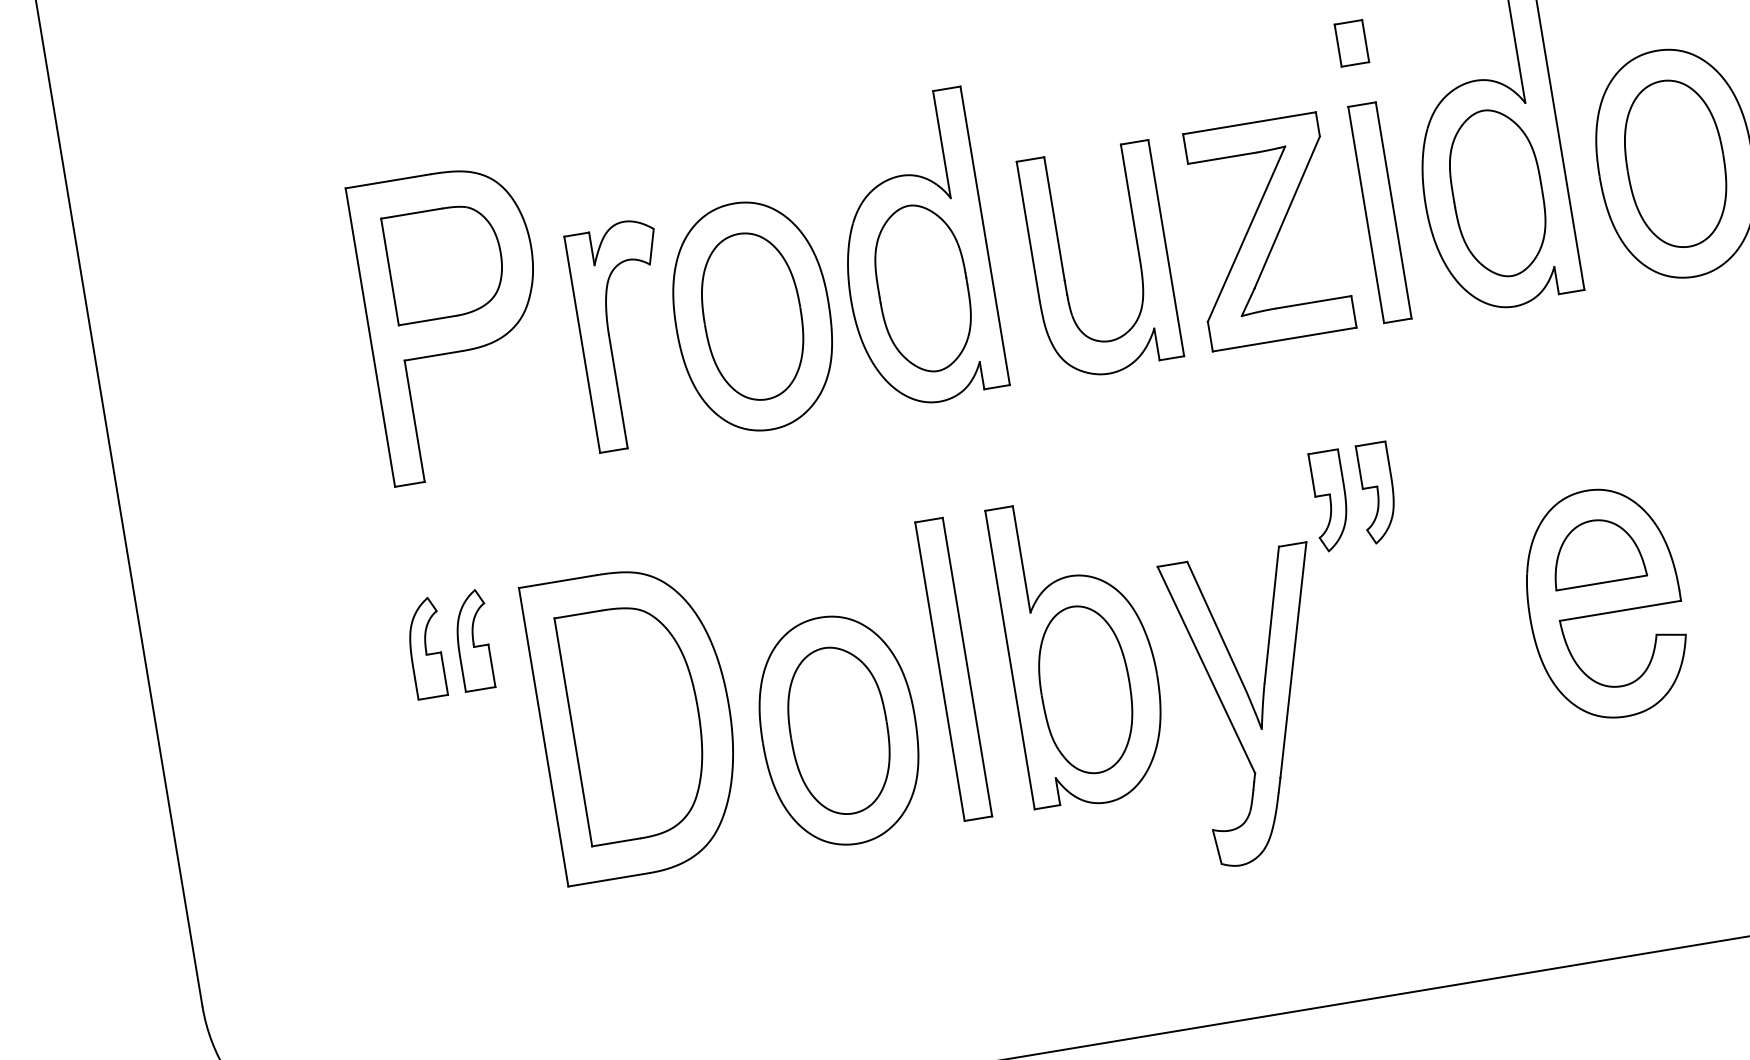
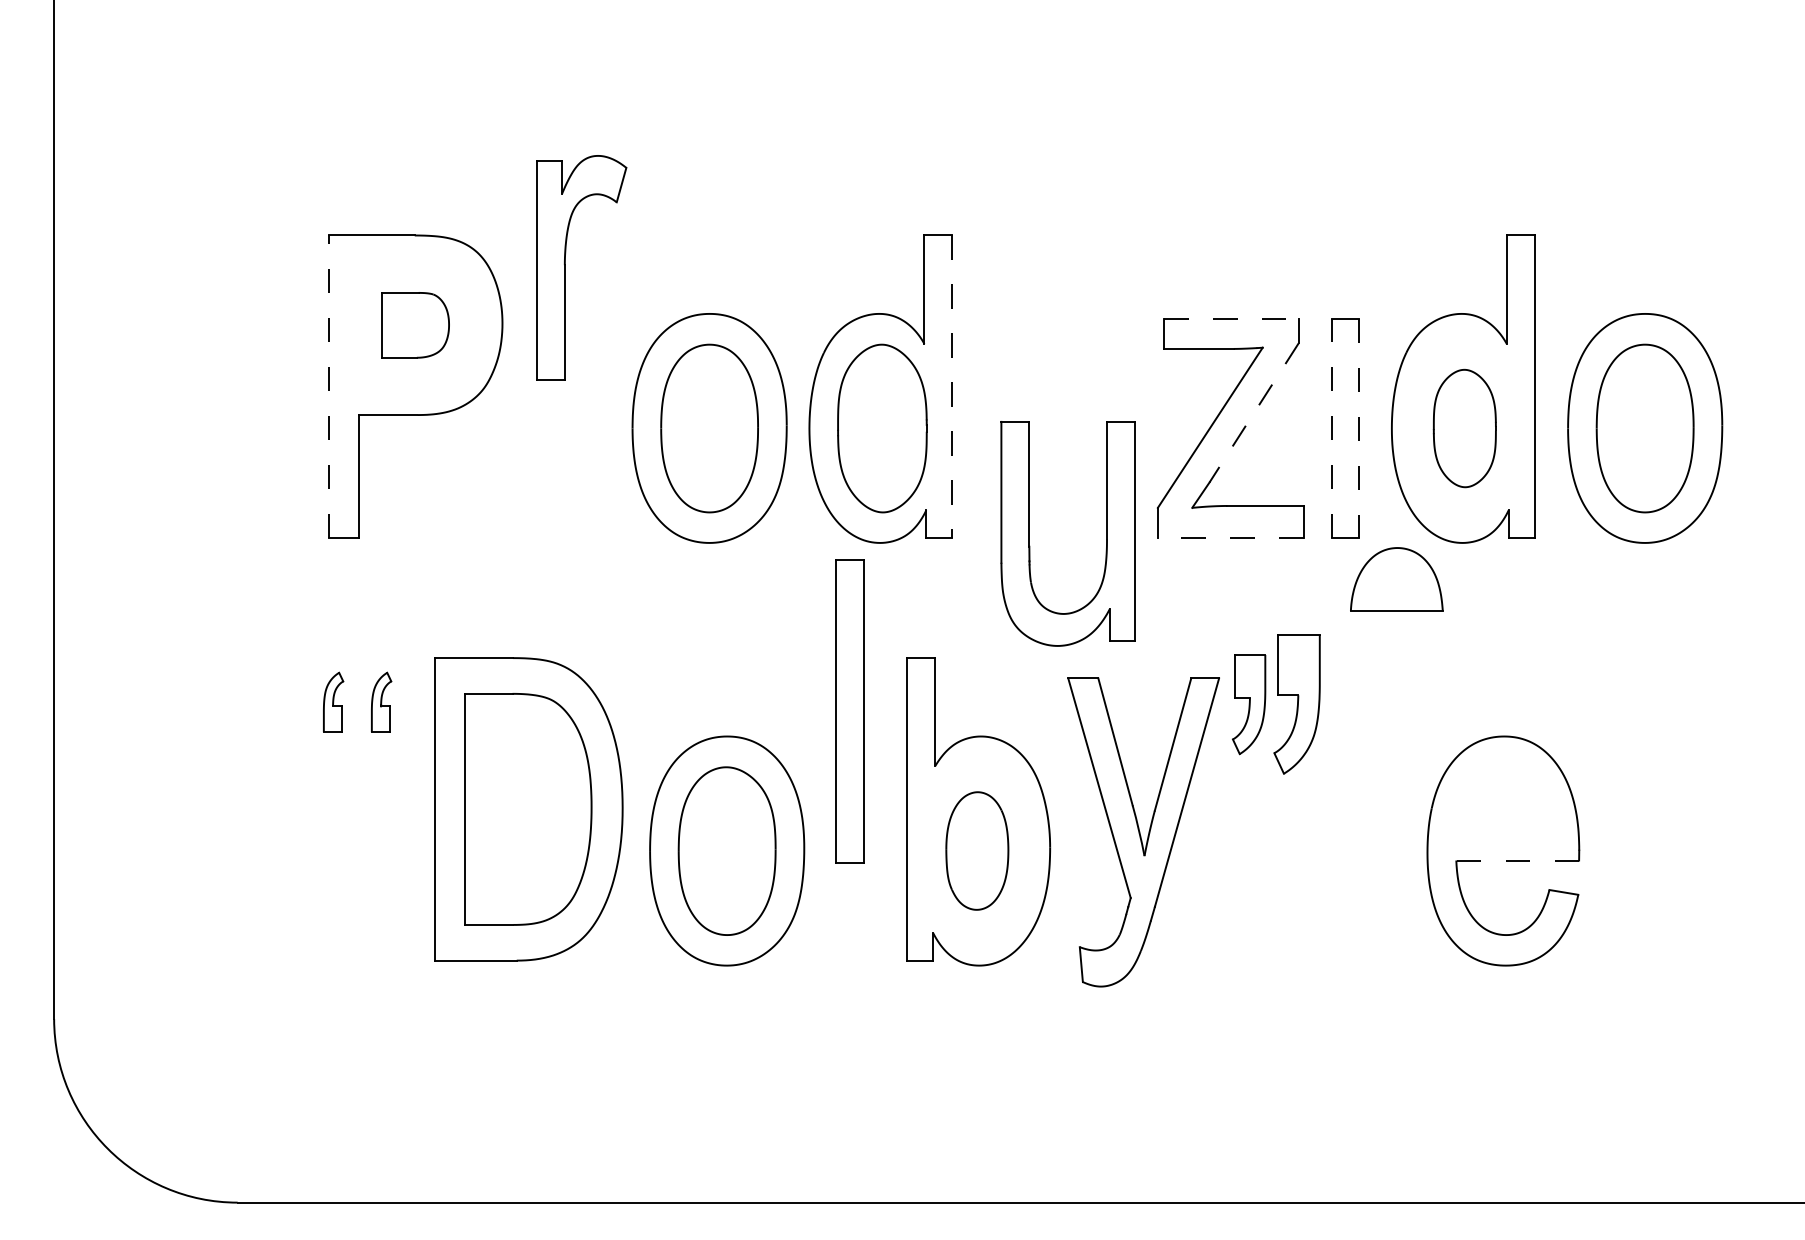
part: (1351, 43) -> (1345, 256), removed
line: (1249, 122) -> (1231, 318), solid -> dashed
part: (1497, 193) -> (1464, 428), size x0.7
line: (1393, 210) -> (1359, 428), solid -> dashed
line: (1287, 211) -> (1254, 412), solid -> dashed
line: (1366, 215) -> (1331, 428), solid -> dashed
line: (985, 236) -> (952, 387), solid -> dashed
part: (445, 263) -> (415, 325), size x0.6
part: (1062, 267) -> (1029, 533), moved
line: (370, 337) -> (329, 386), solid -> dashed
part: (609, 337) -> (565, 267), moved
line: (1284, 340) -> (1230, 538), solid -> dashed
part: (1377, 492) -> (1297, 704), size x1.4
part: (1596, 552) -> (1396, 579), moved
line: (1620, 610) -> (1517, 860), solid -> dashed
part: (473, 640) -> (381, 702), size x0.6
part: (426, 648) -> (333, 702), size x0.6
part: (952, 669) -> (849, 711), moved
part: (1085, 689) -> (977, 850), size x0.7
part: (1256, 706) -> (1143, 832), moved

